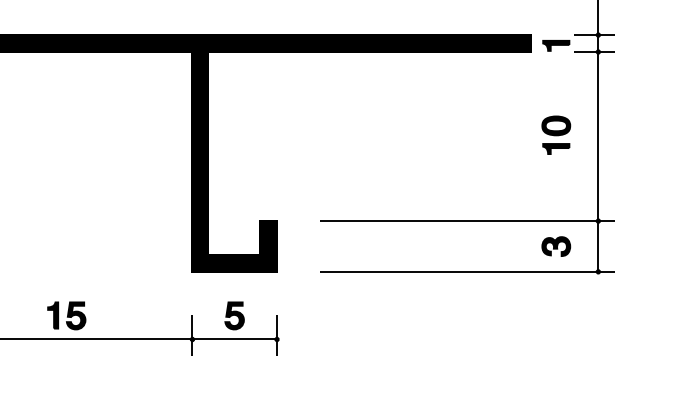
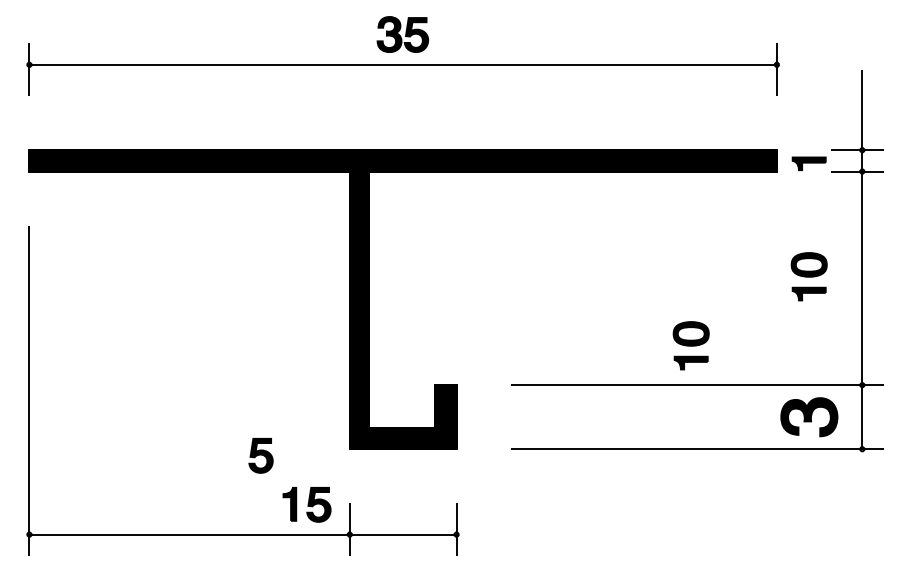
part: (462, 189) -> (690, 345), added
part: (555, 246) -> (808, 417), size x1.6
part: (66, 315) -> (306, 504), moved
part: (234, 315) -> (260, 455), moved

